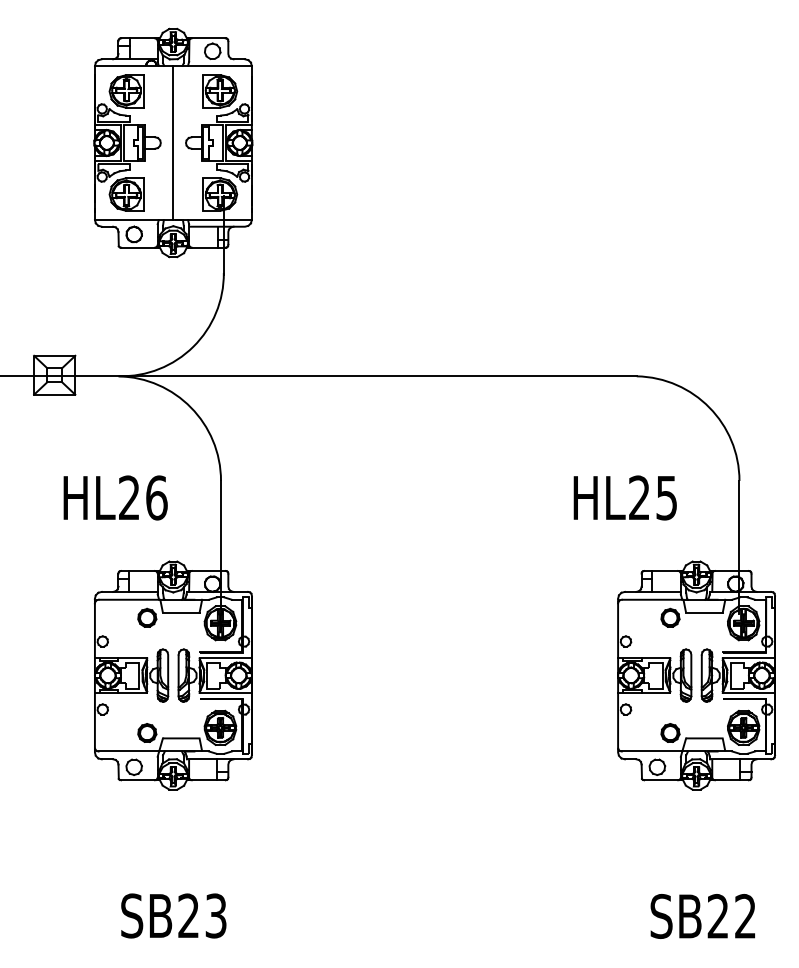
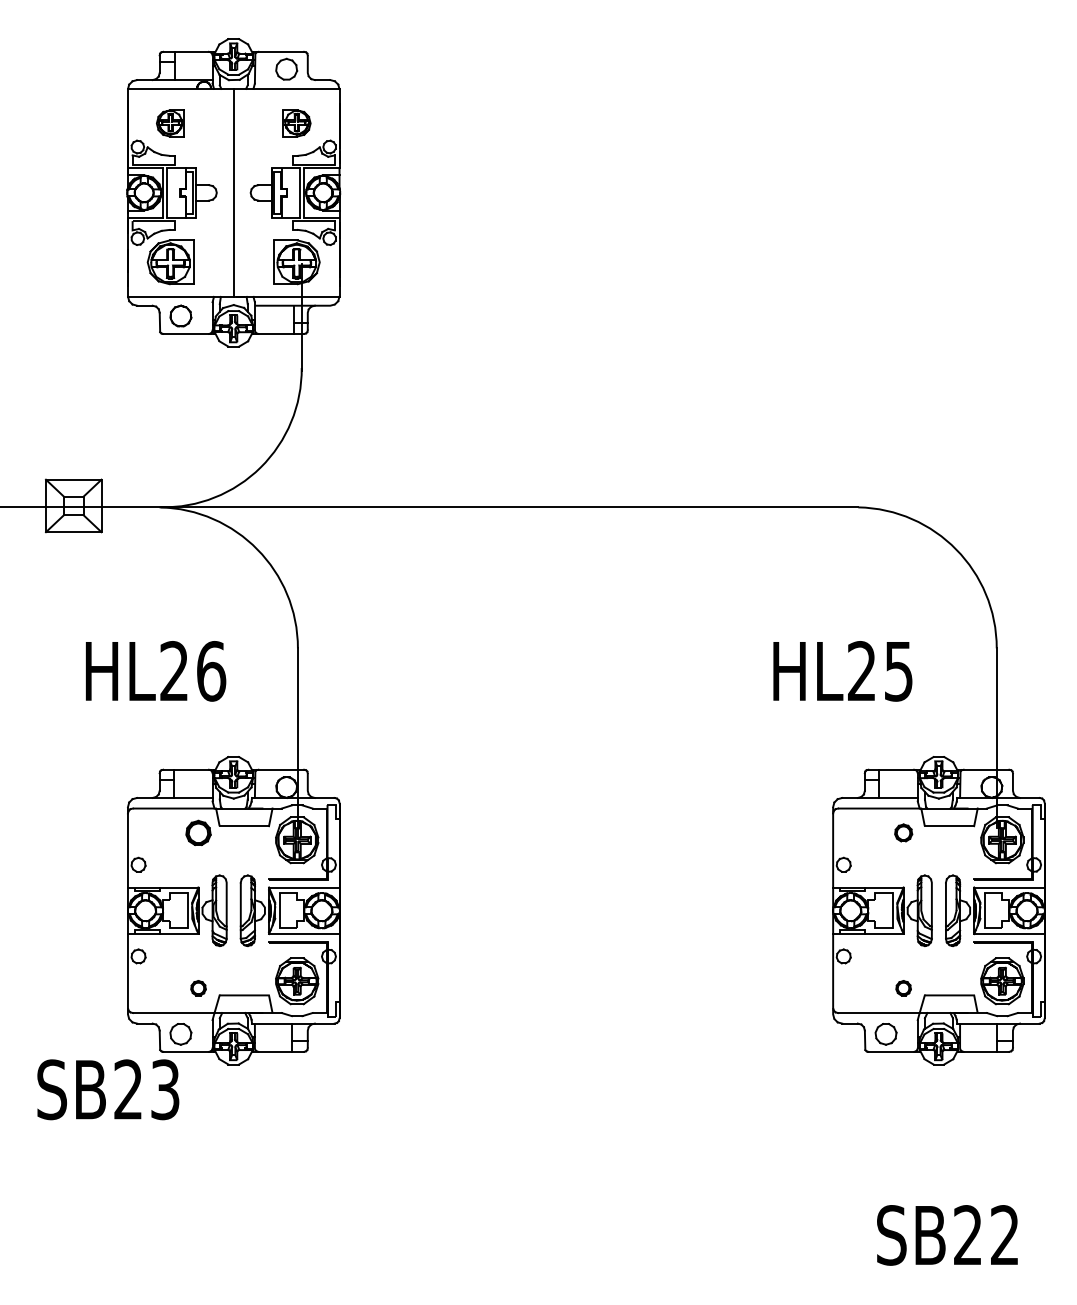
part: (126, 91) -> (170, 123), size x0.6
part: (219, 91) -> (296, 123), size x0.6
part: (670, 617) -> (903, 832), size x0.7
part: (147, 733) -> (198, 988), size x0.6
part: (670, 733) -> (903, 988), size x0.6
text: (173, 915) -> (108, 1089), moved

